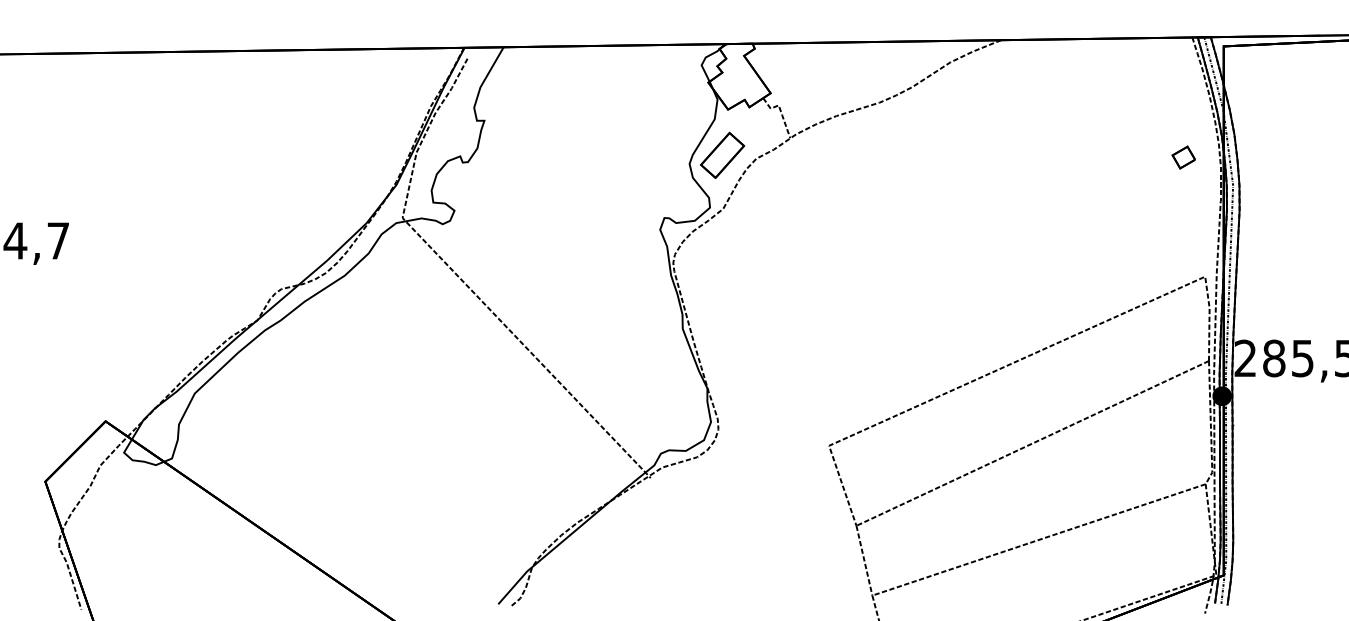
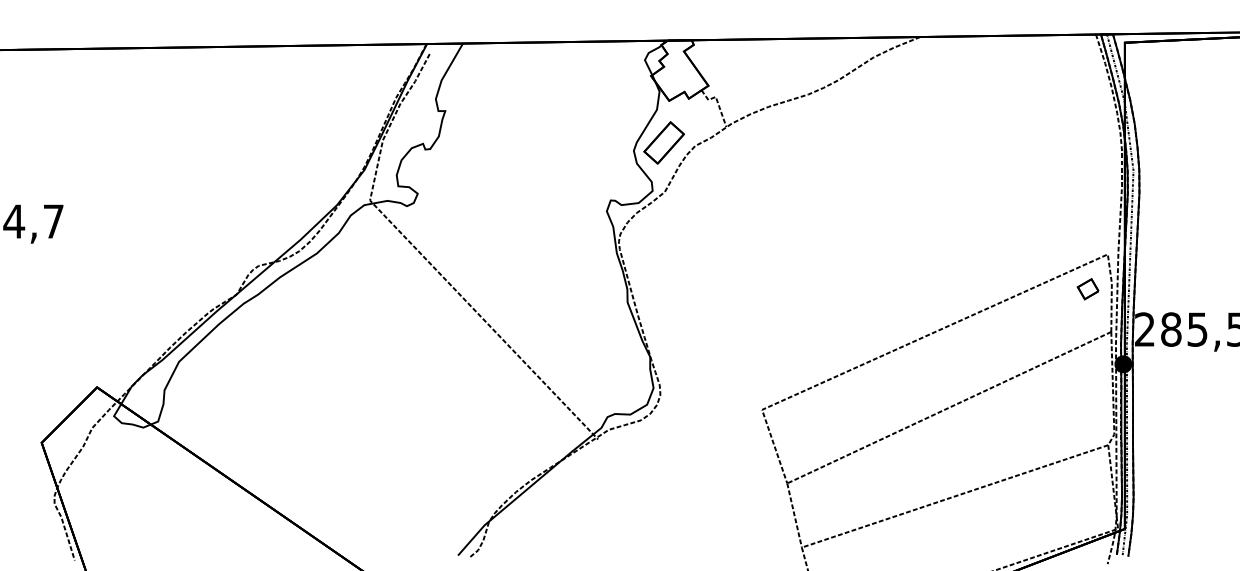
part: (1183, 157) -> (1087, 289), moved

